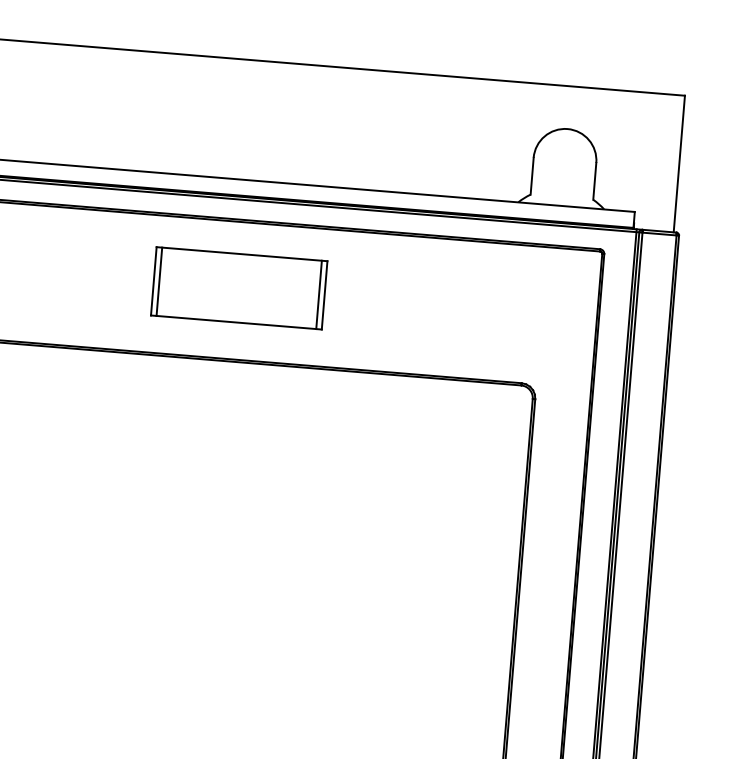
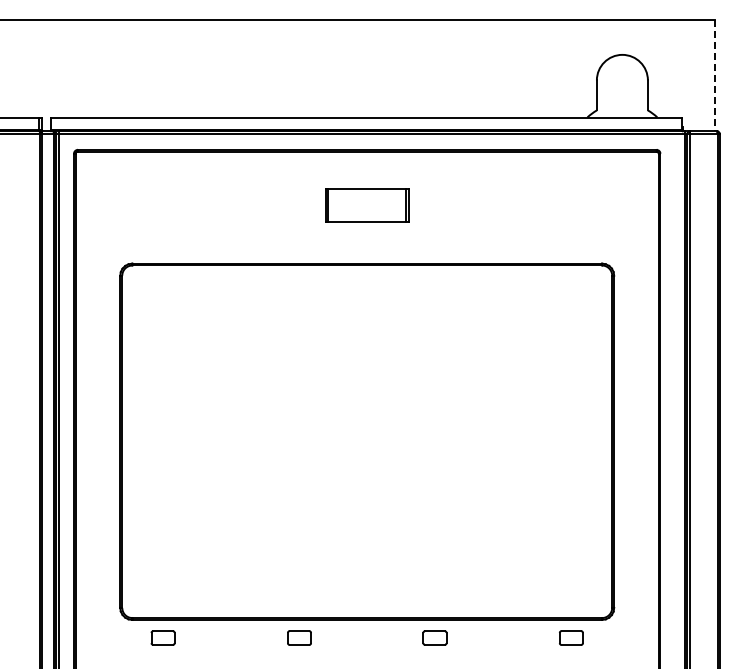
line: (679, 163) -> (715, 75), solid -> dashed
part: (239, 288) -> (367, 205), size x0.6

